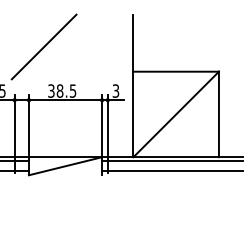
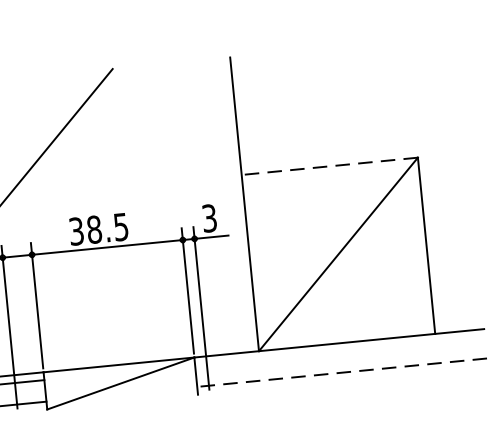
line: (176, 71) -> (330, 165), solid -> dashed
line: (172, 161) -> (340, 352), removed
line: (171, 171) -> (340, 372), solid -> dashed

